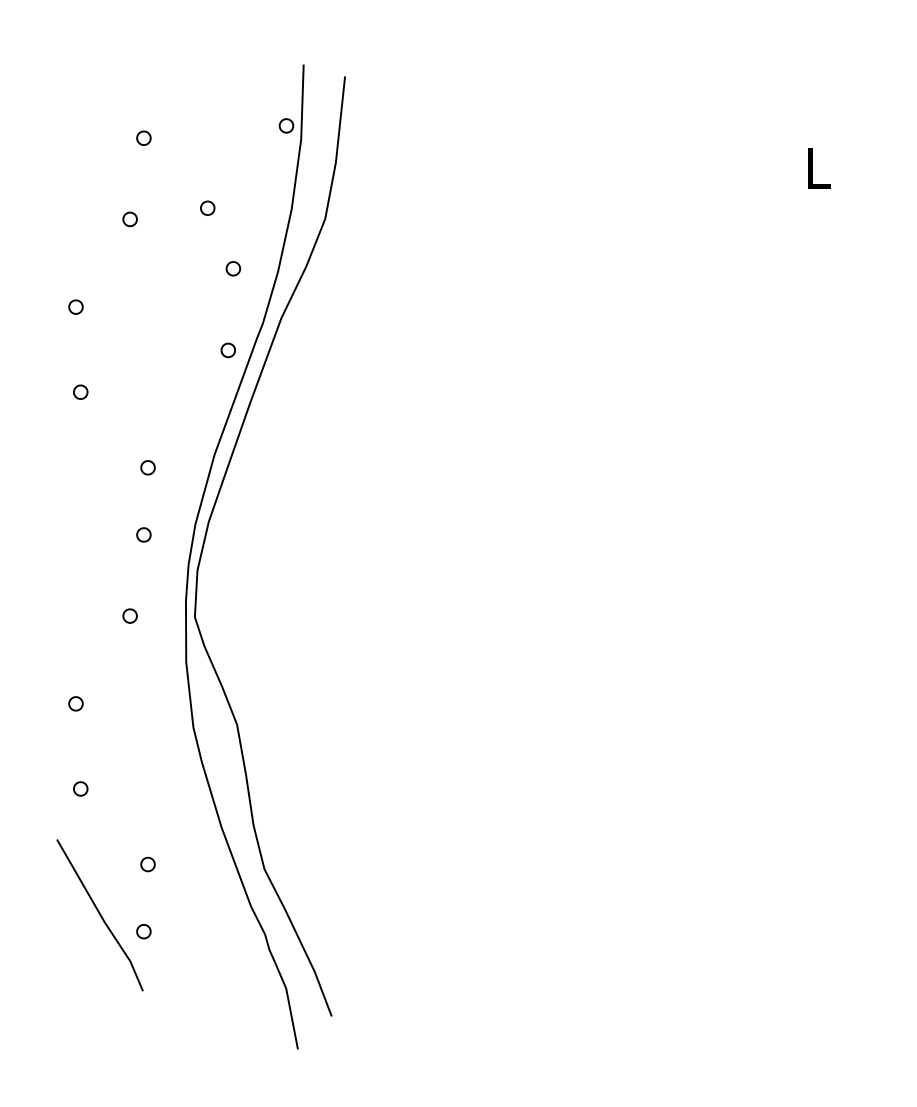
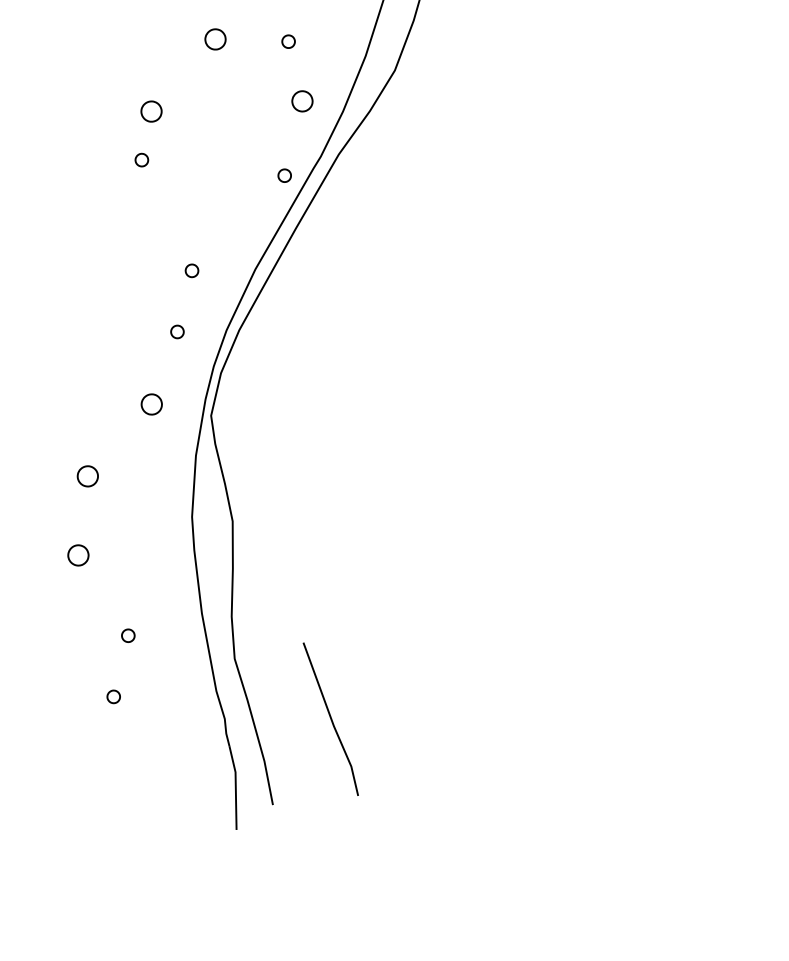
part: (129, 219) -> (214, 39), size x1.6
part: (233, 268) -> (302, 101), size x1.6
part: (75, 306) -> (151, 110), size x1.6
part: (80, 391) -> (141, 159), moved
part: (129, 615) -> (151, 403), size x1.6
part: (75, 703) -> (87, 476), size x1.6
part: (80, 788) -> (78, 555), size x1.6
line: (99, 915) -> (330, 719), moved

